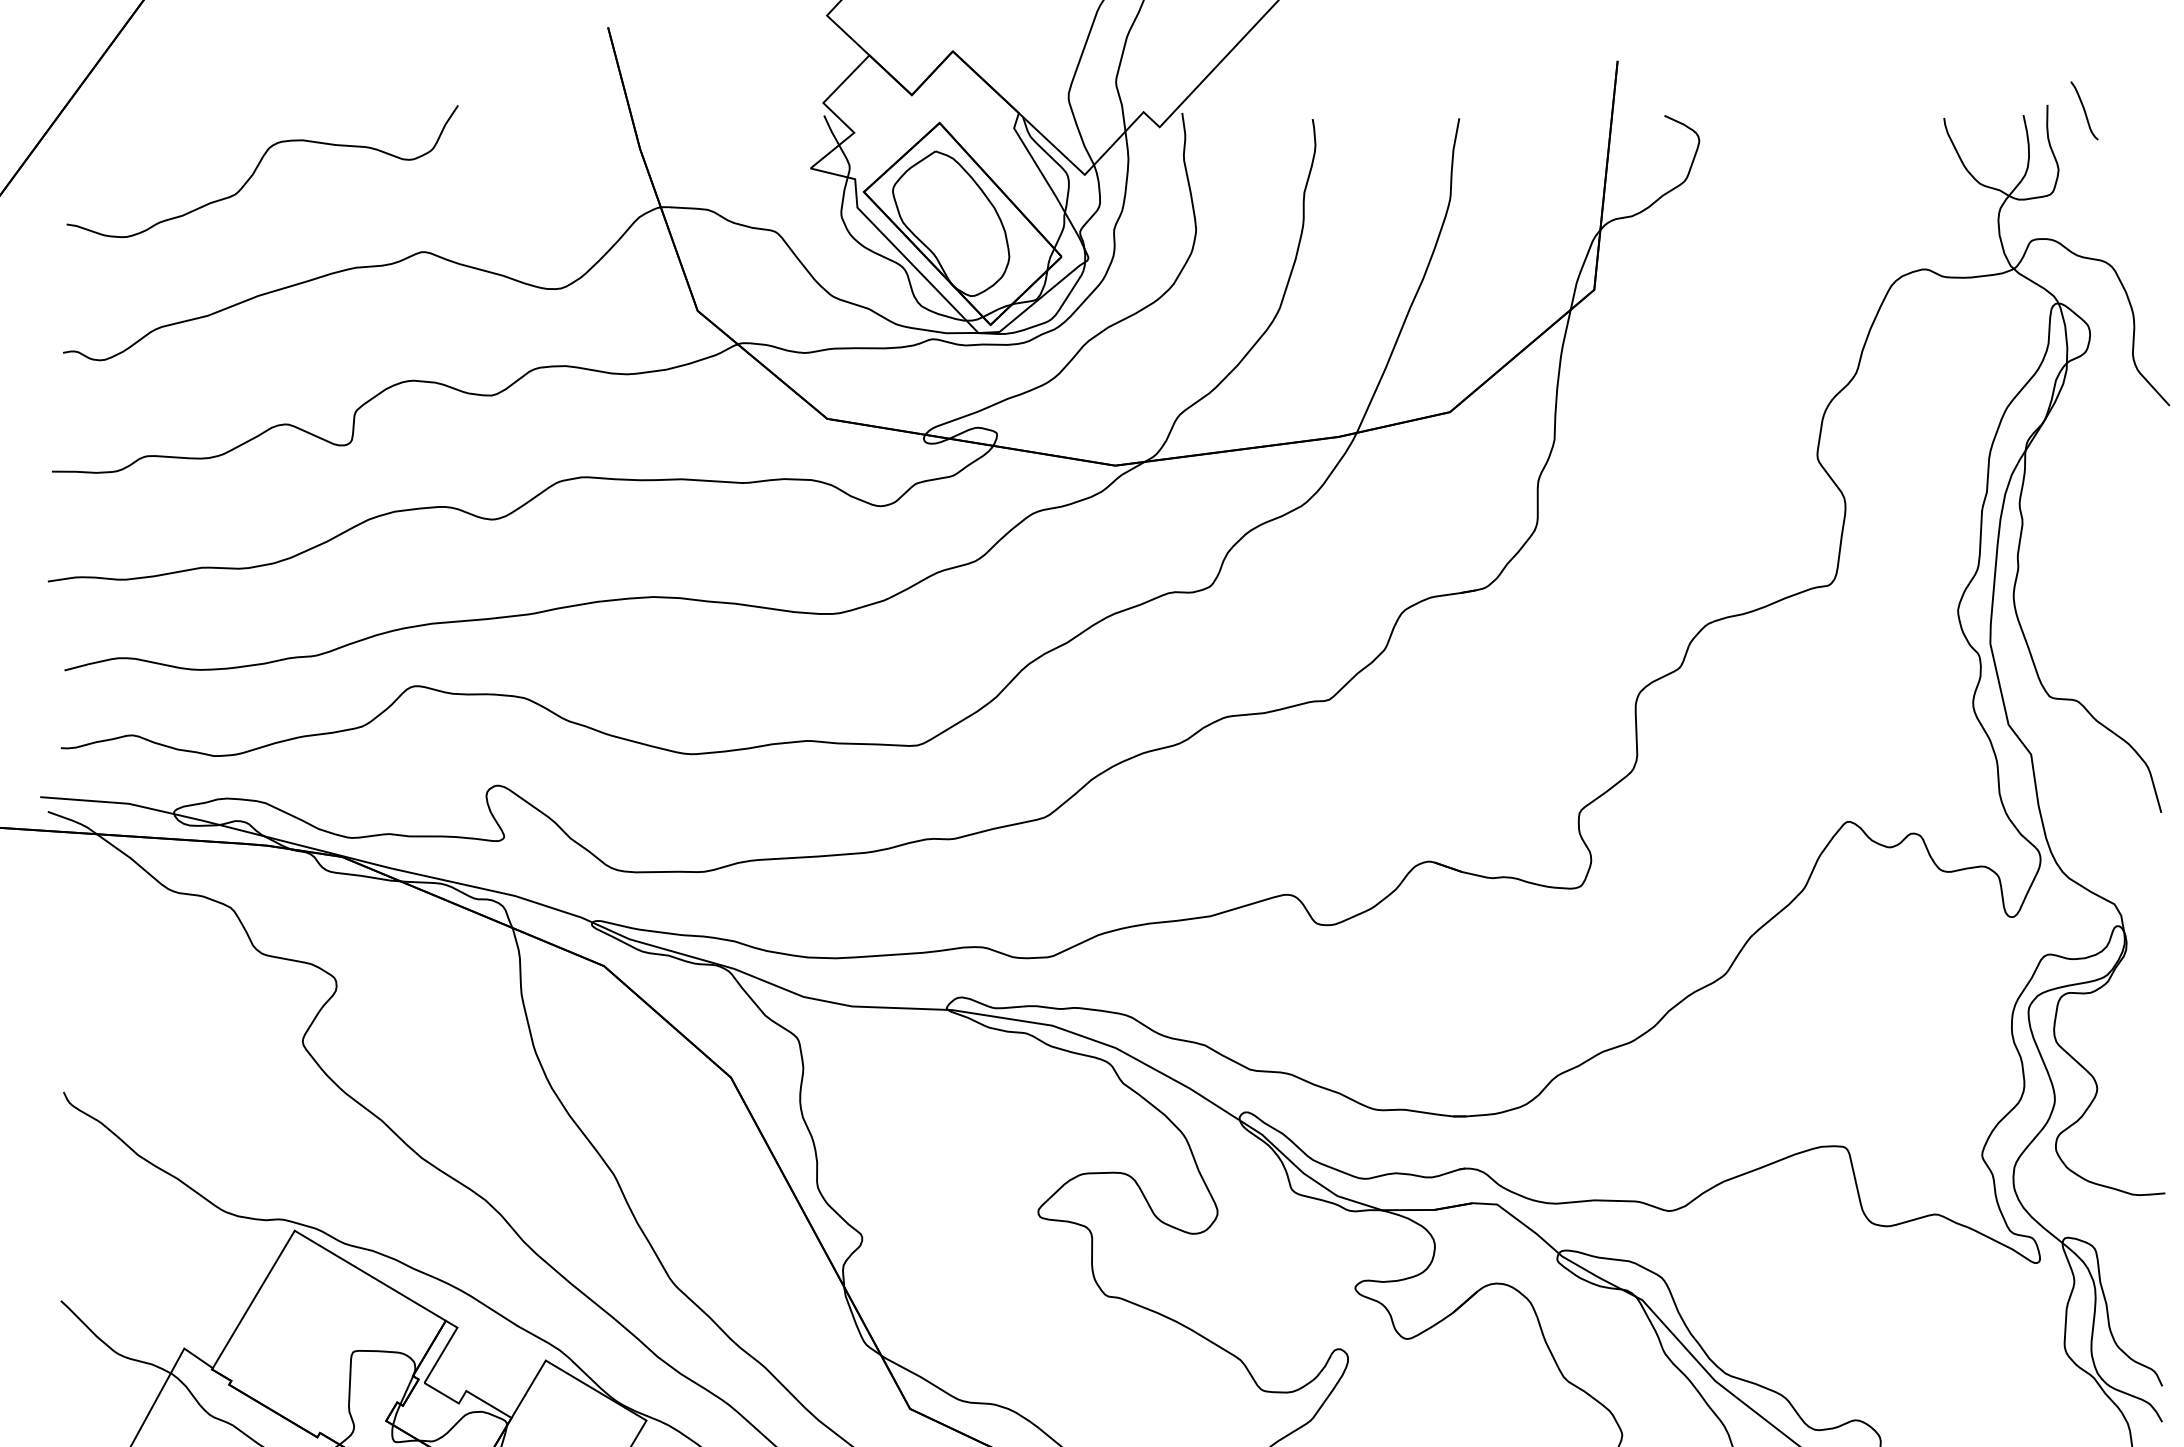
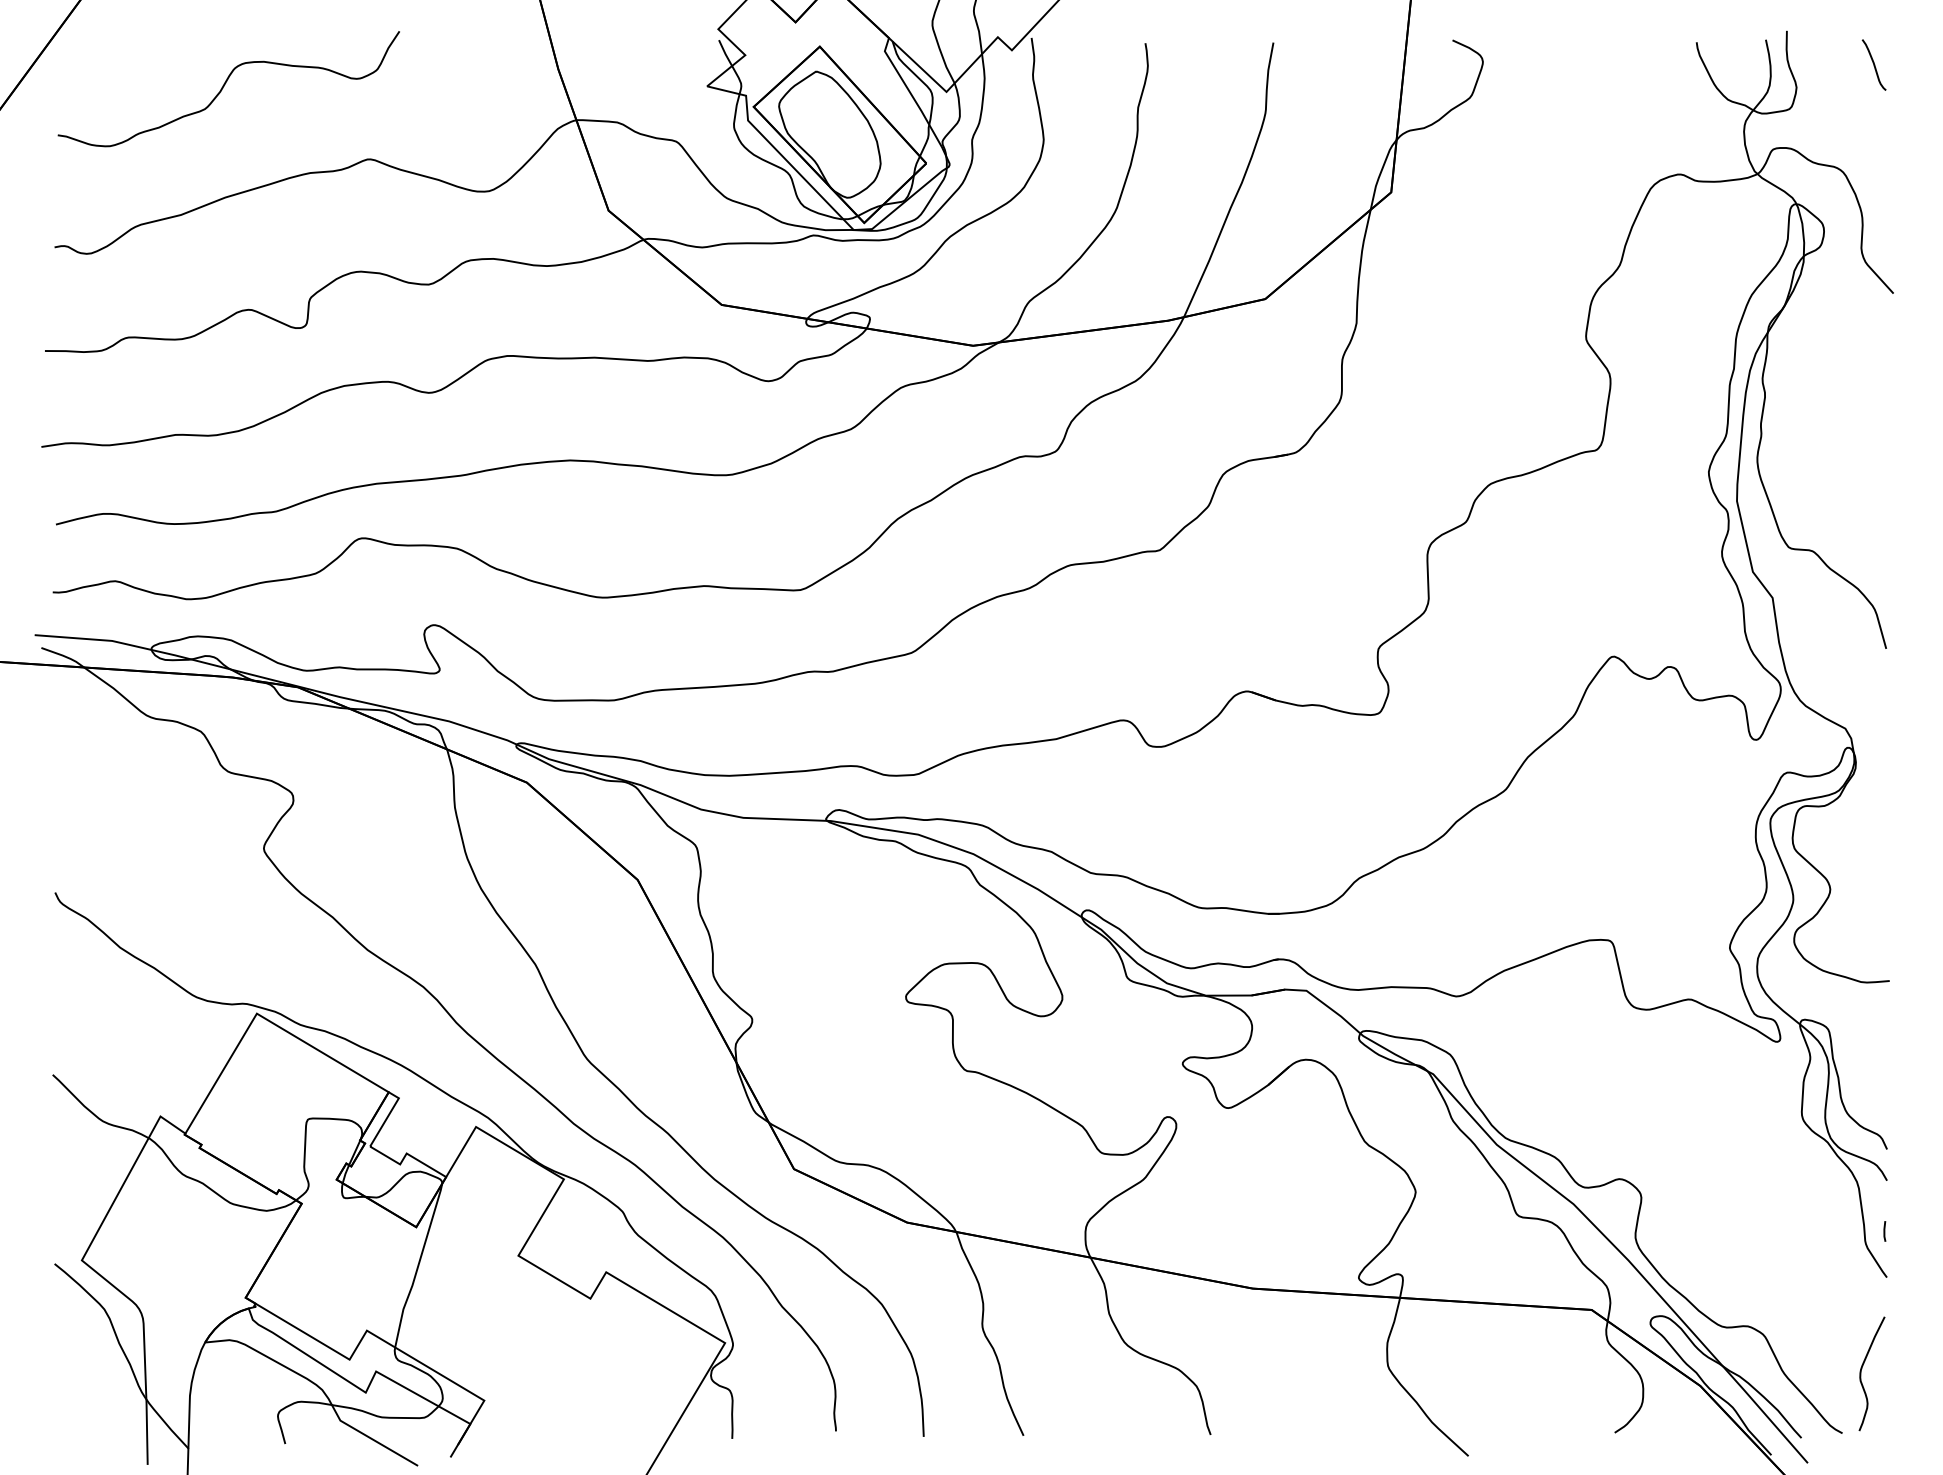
curve: (2083, 110) -> (1873, 64), moved

